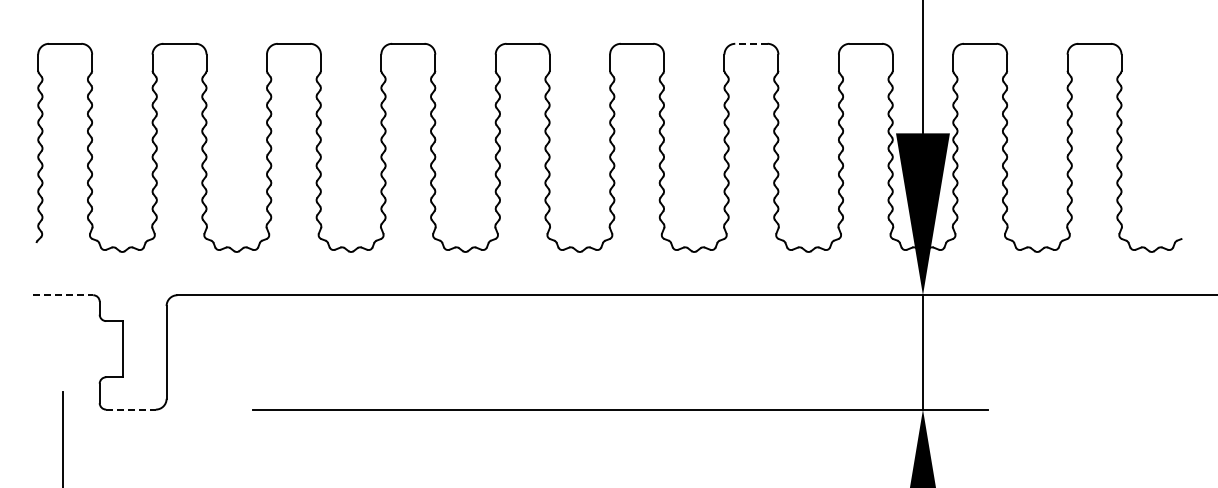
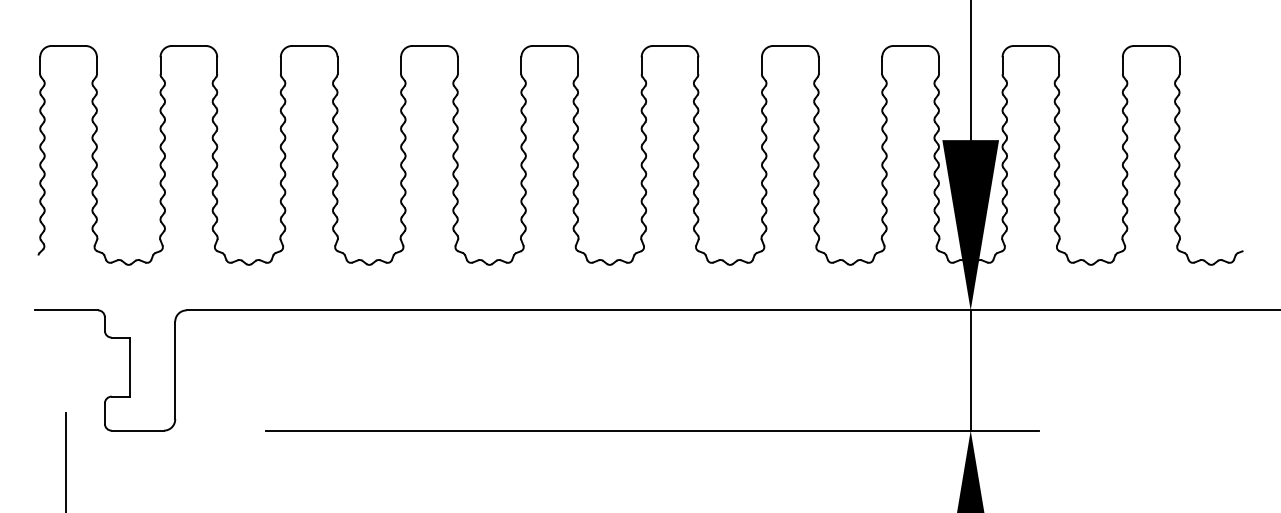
line: (750, 43) -> (789, 45), dashed -> solid
line: (63, 295) -> (66, 310), dashed -> solid
line: (131, 409) -> (138, 430), dashed -> solid

